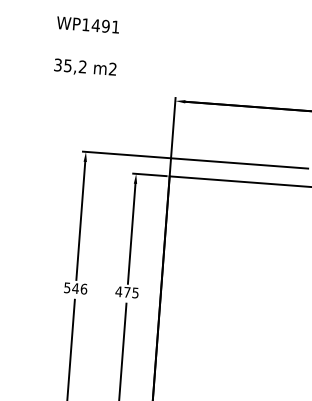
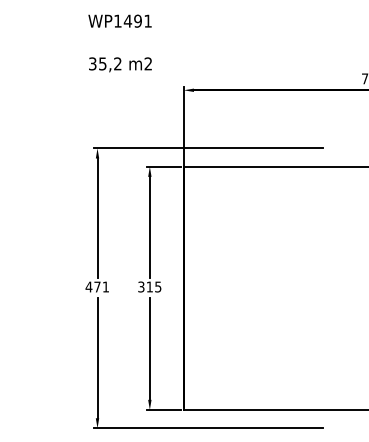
text: (85, 46) -> (119, 43), moved
text: (75, 287) -> (97, 286), 546 -> 471
text: (122, 291) -> (144, 286), 475 -> 315

